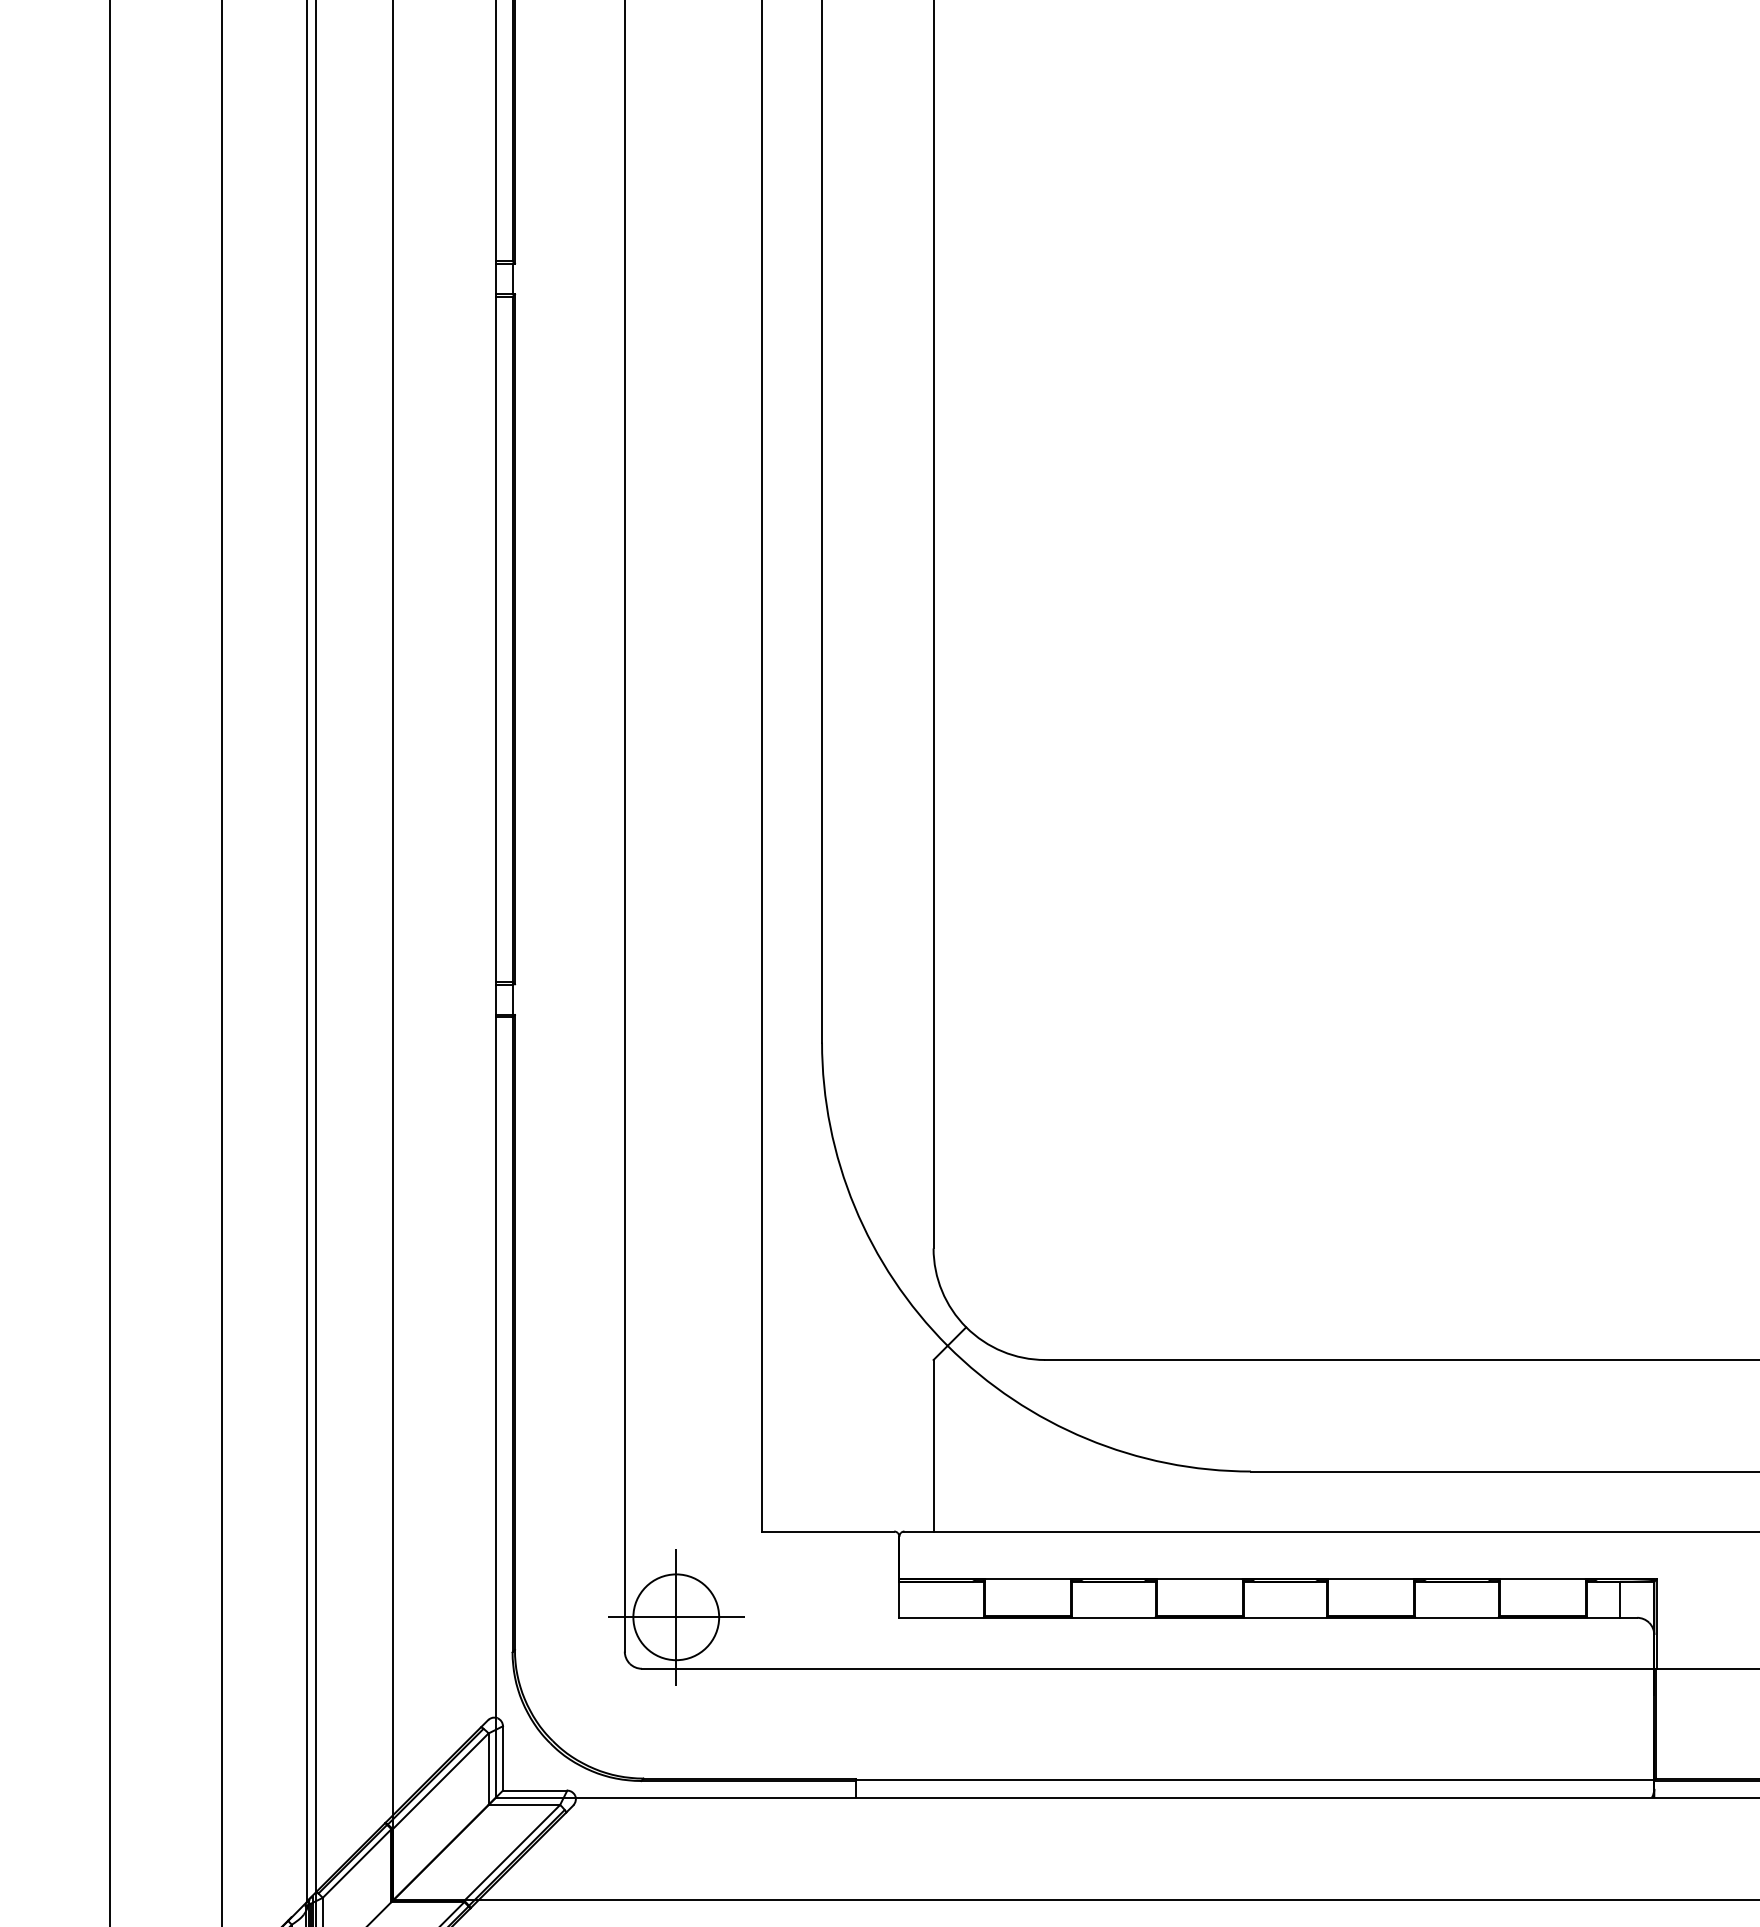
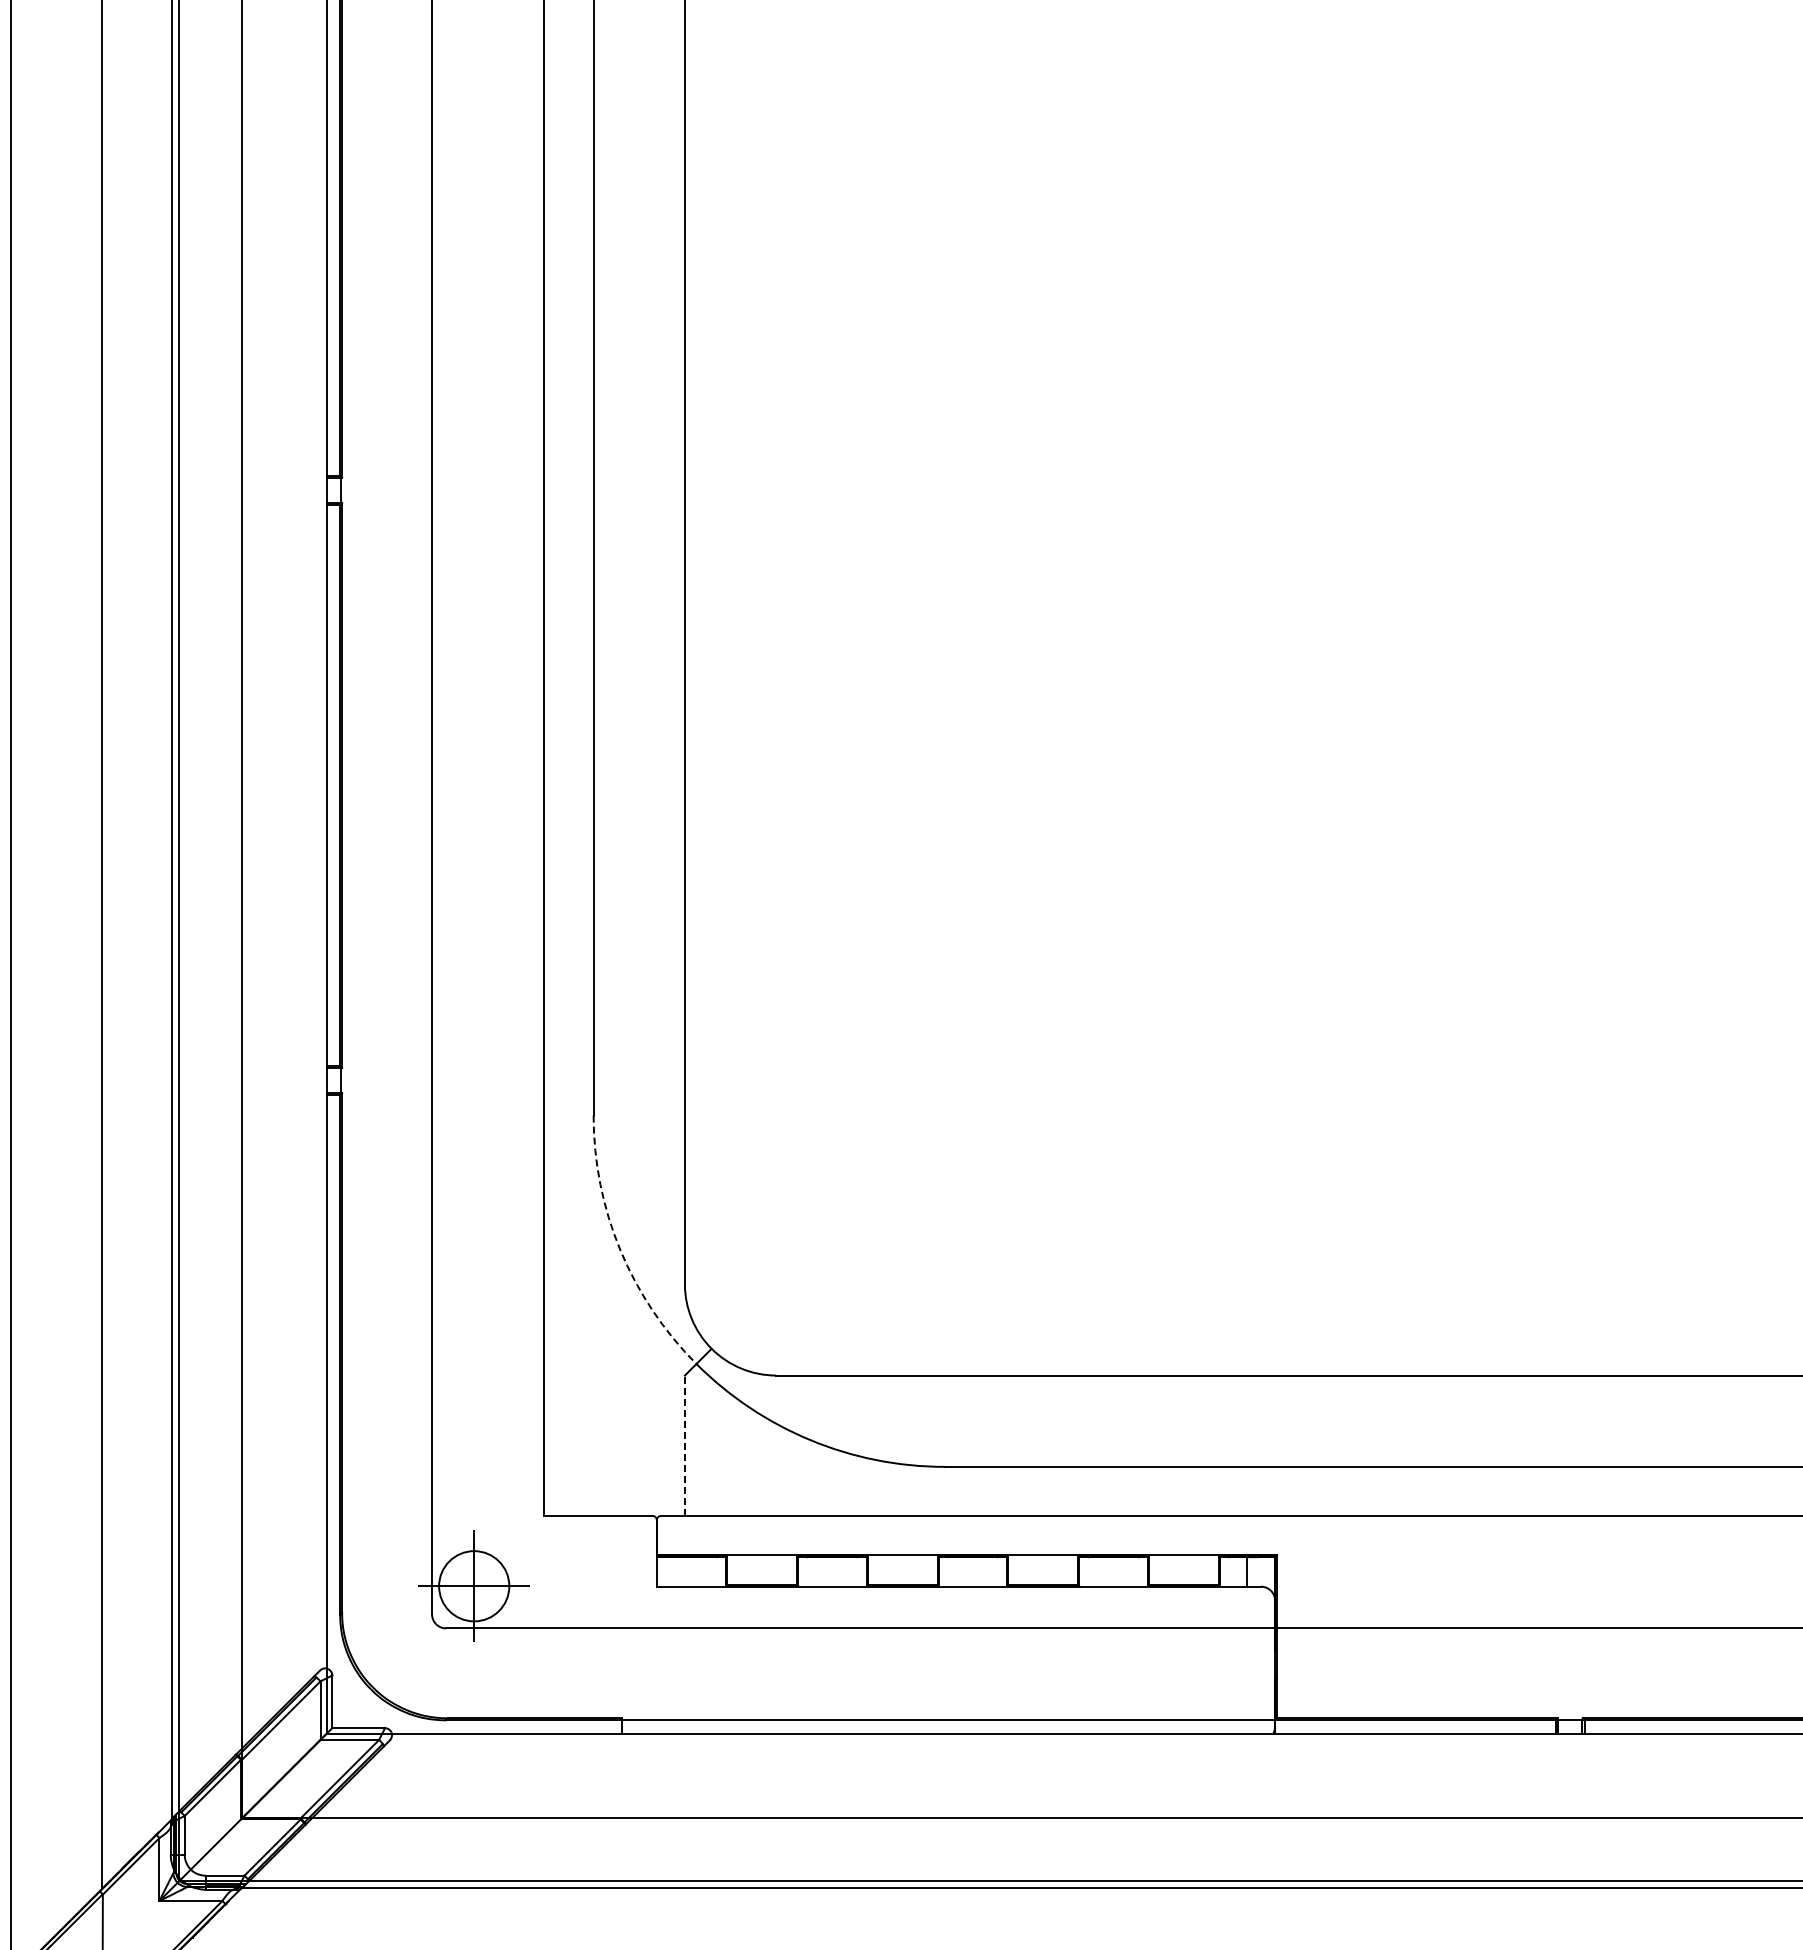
arc: (854, 1207) -> (620, 1250), solid -> dashed
line: (933, 1445) -> (684, 1445), solid -> dashed

